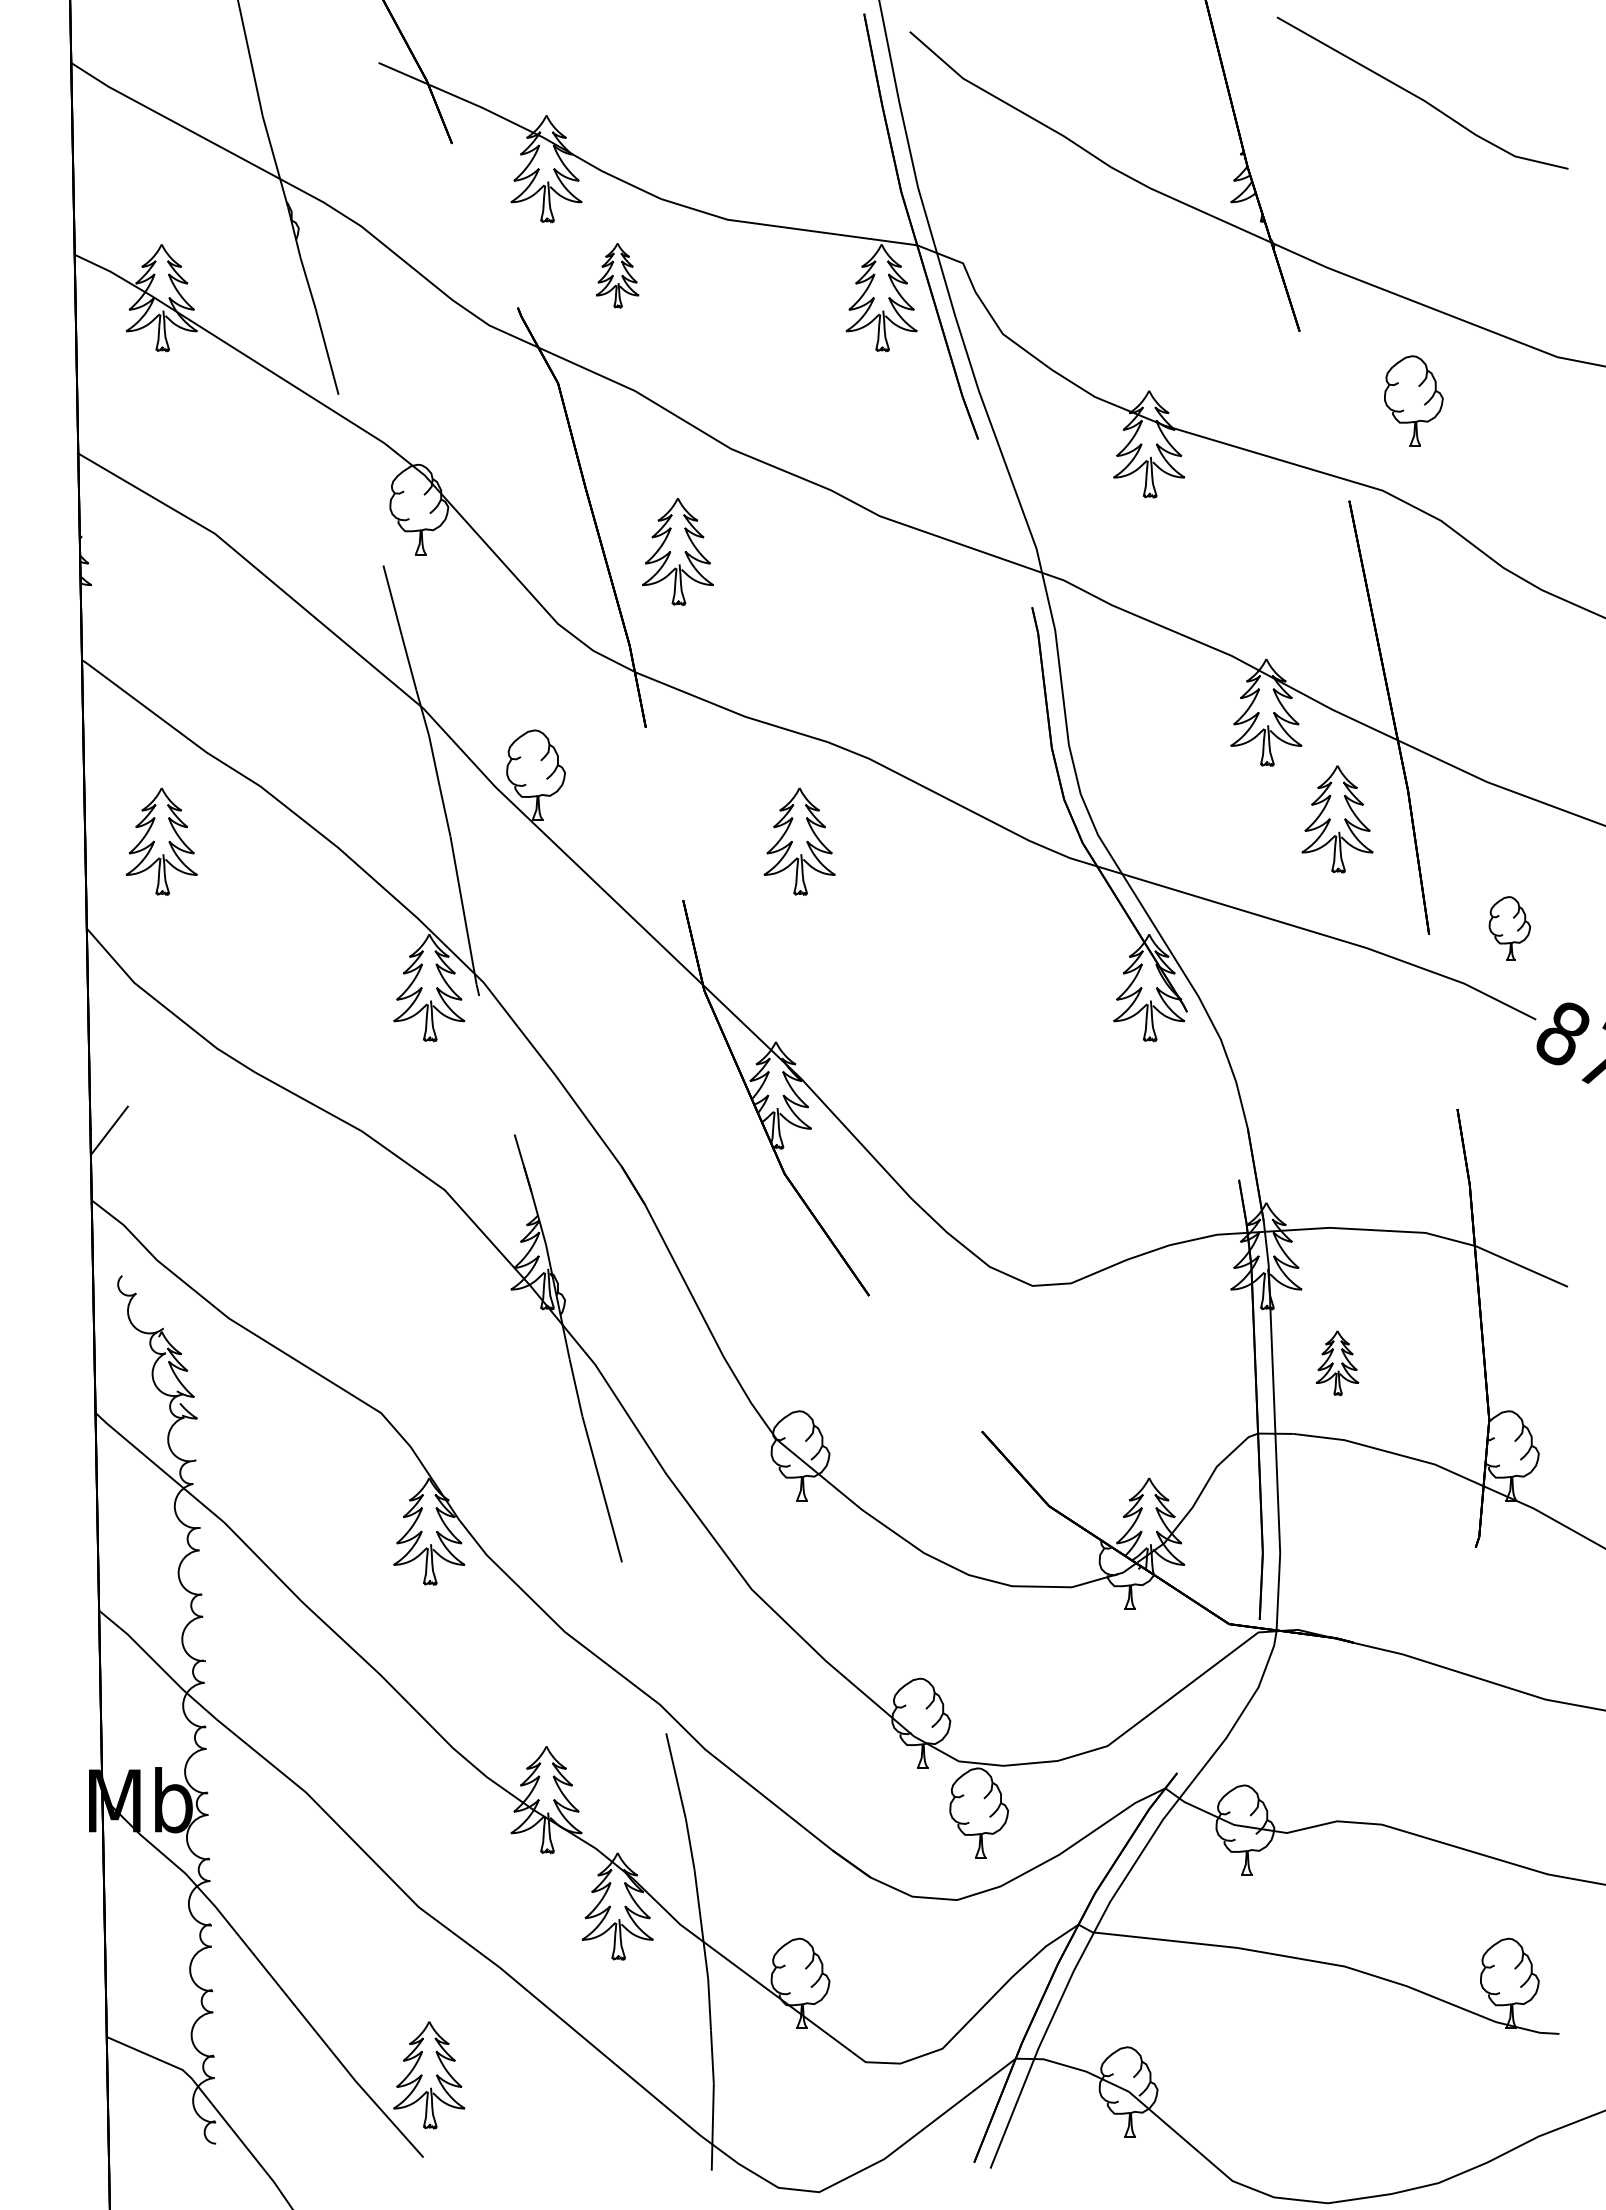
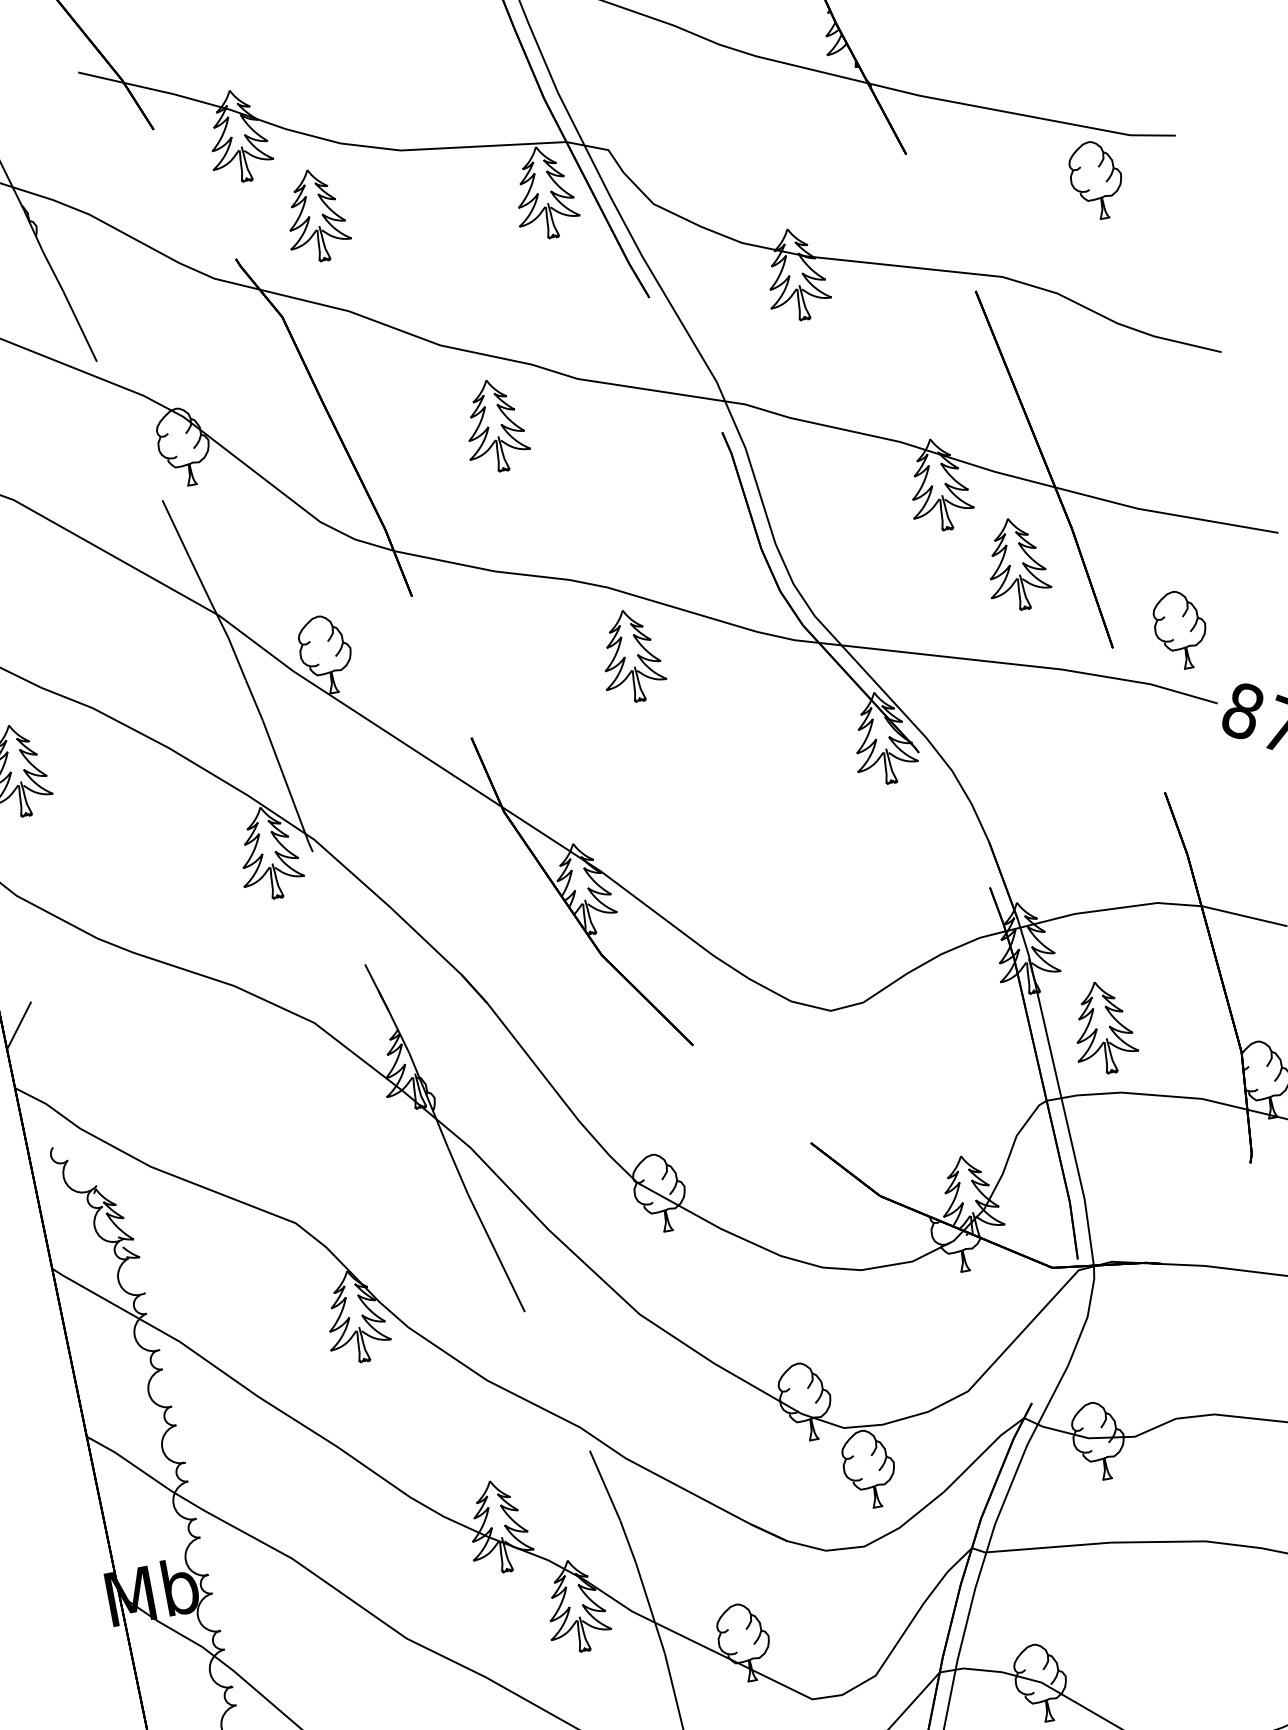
part: (617, 275) -> (315, 215), size x1.67
part: (1413, 400) -> (1096, 179), moved
part: (677, 551) -> (494, 425), moved
part: (799, 841) -> (631, 656), moved
part: (1509, 927) -> (1180, 629), size x1.43
part: (1337, 1363) -> (1103, 1028), size x1.67

